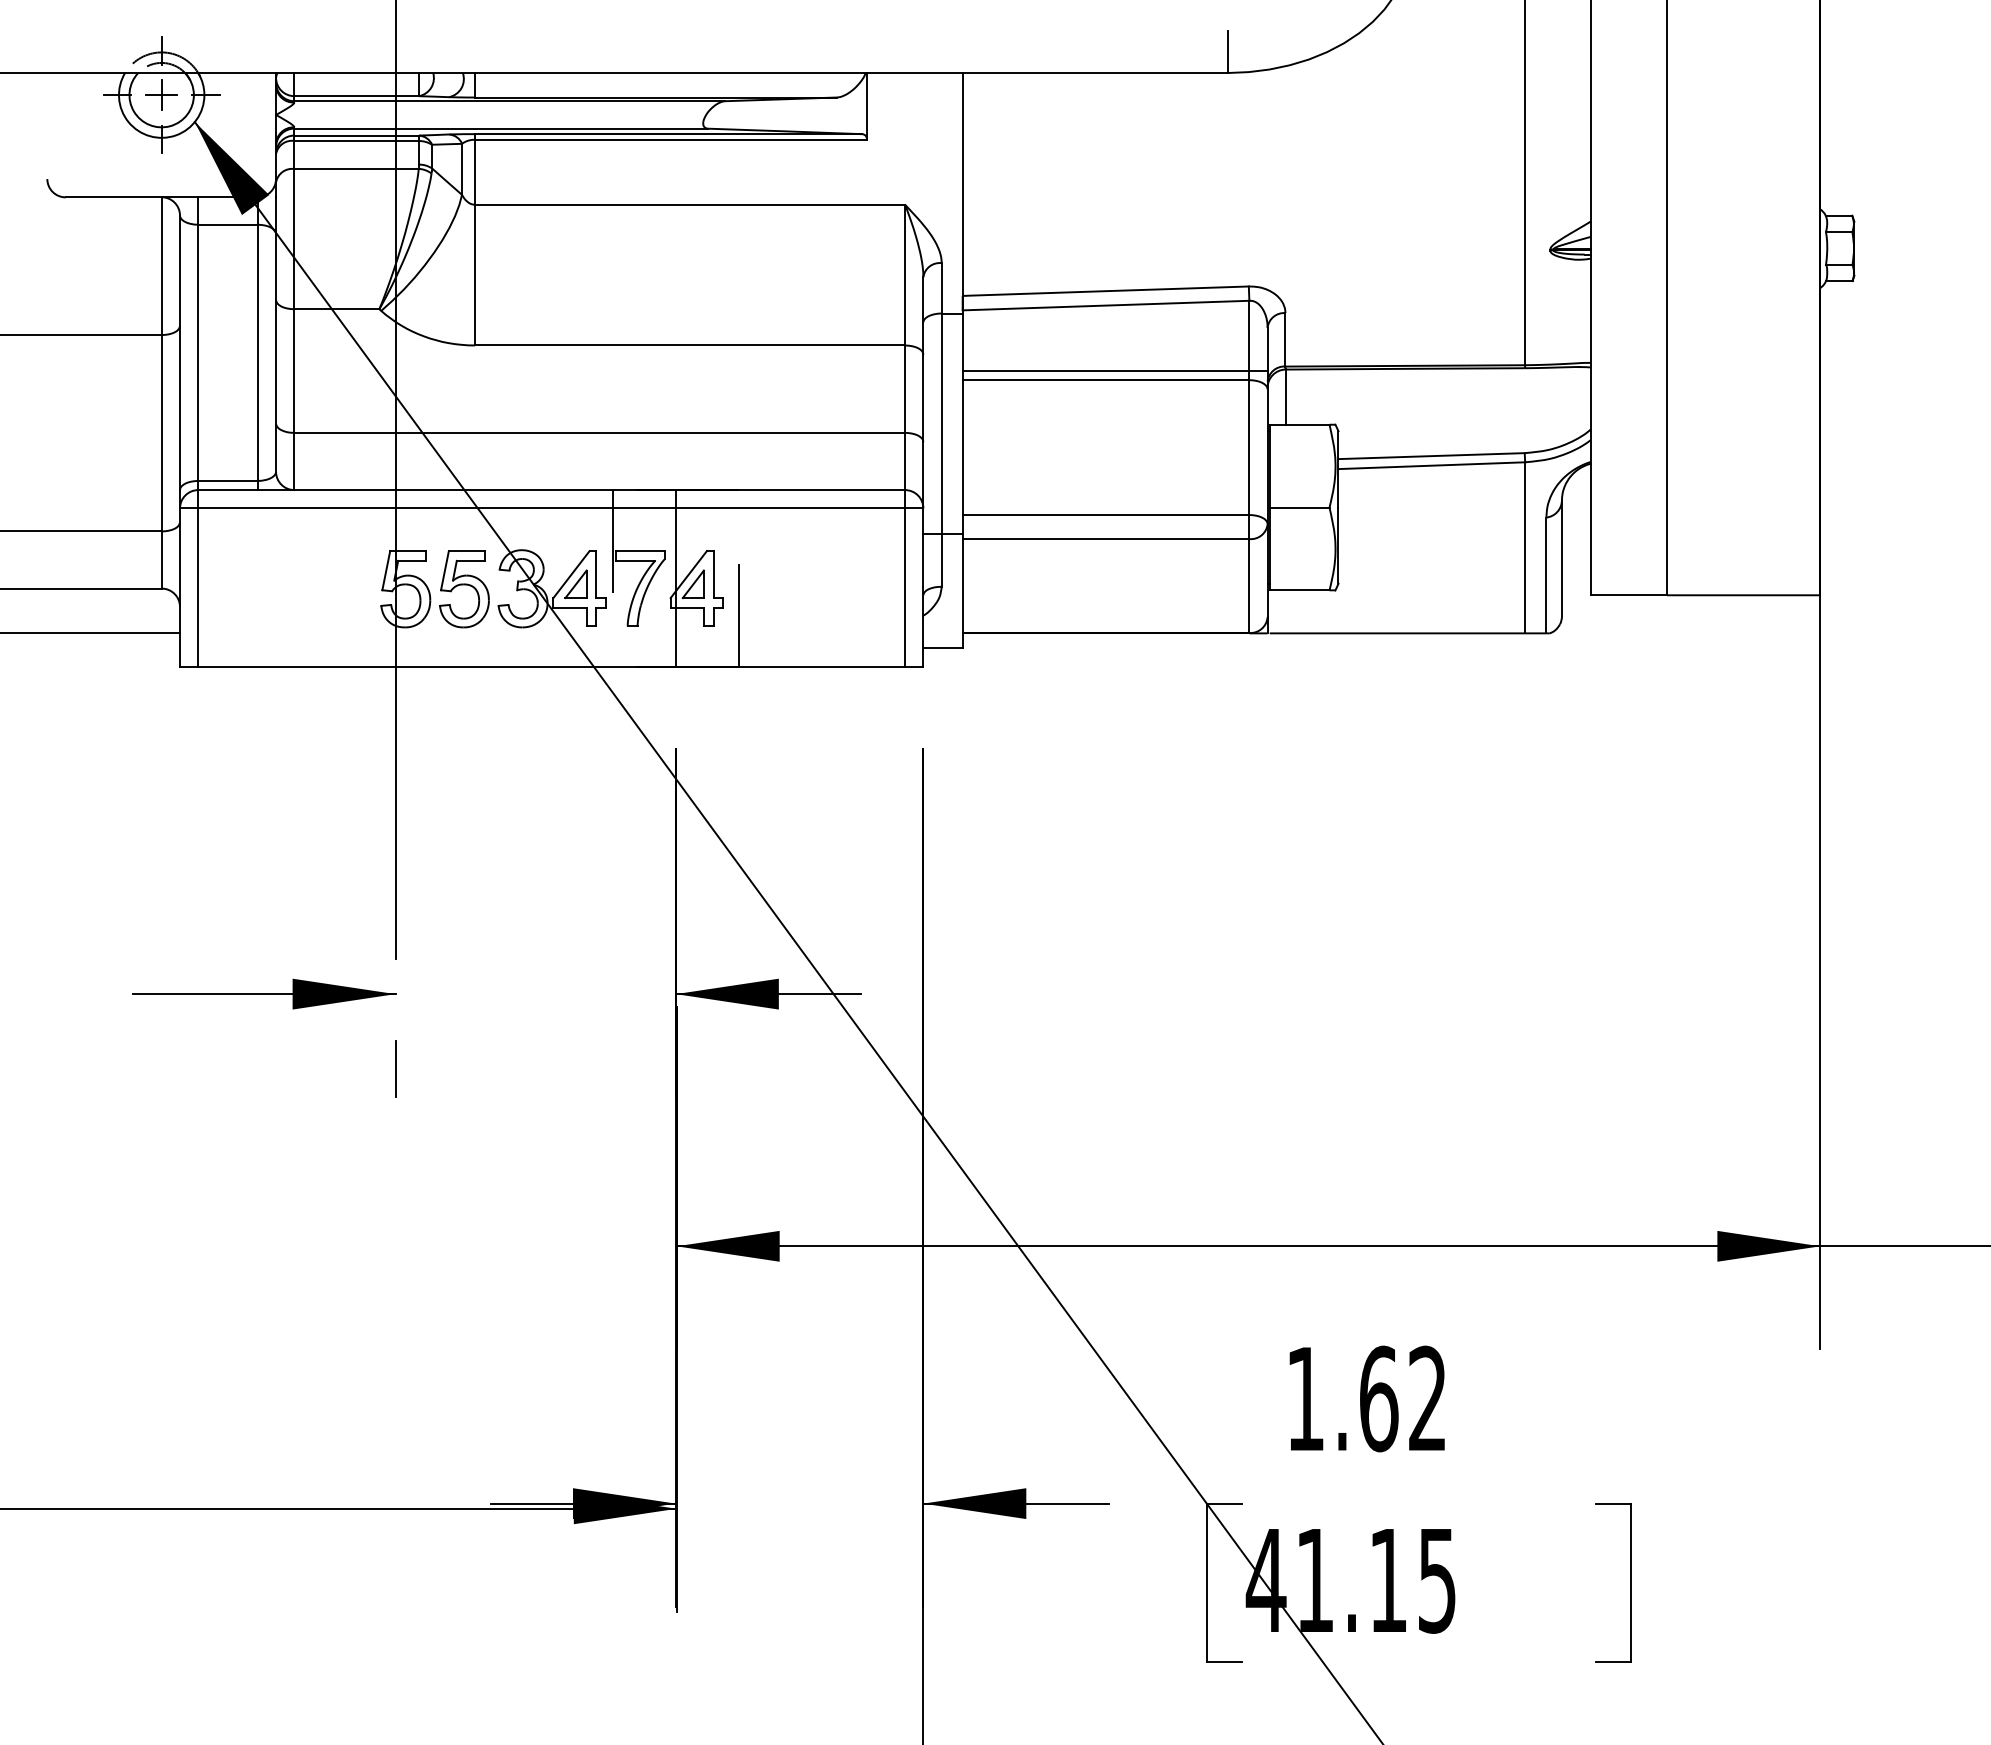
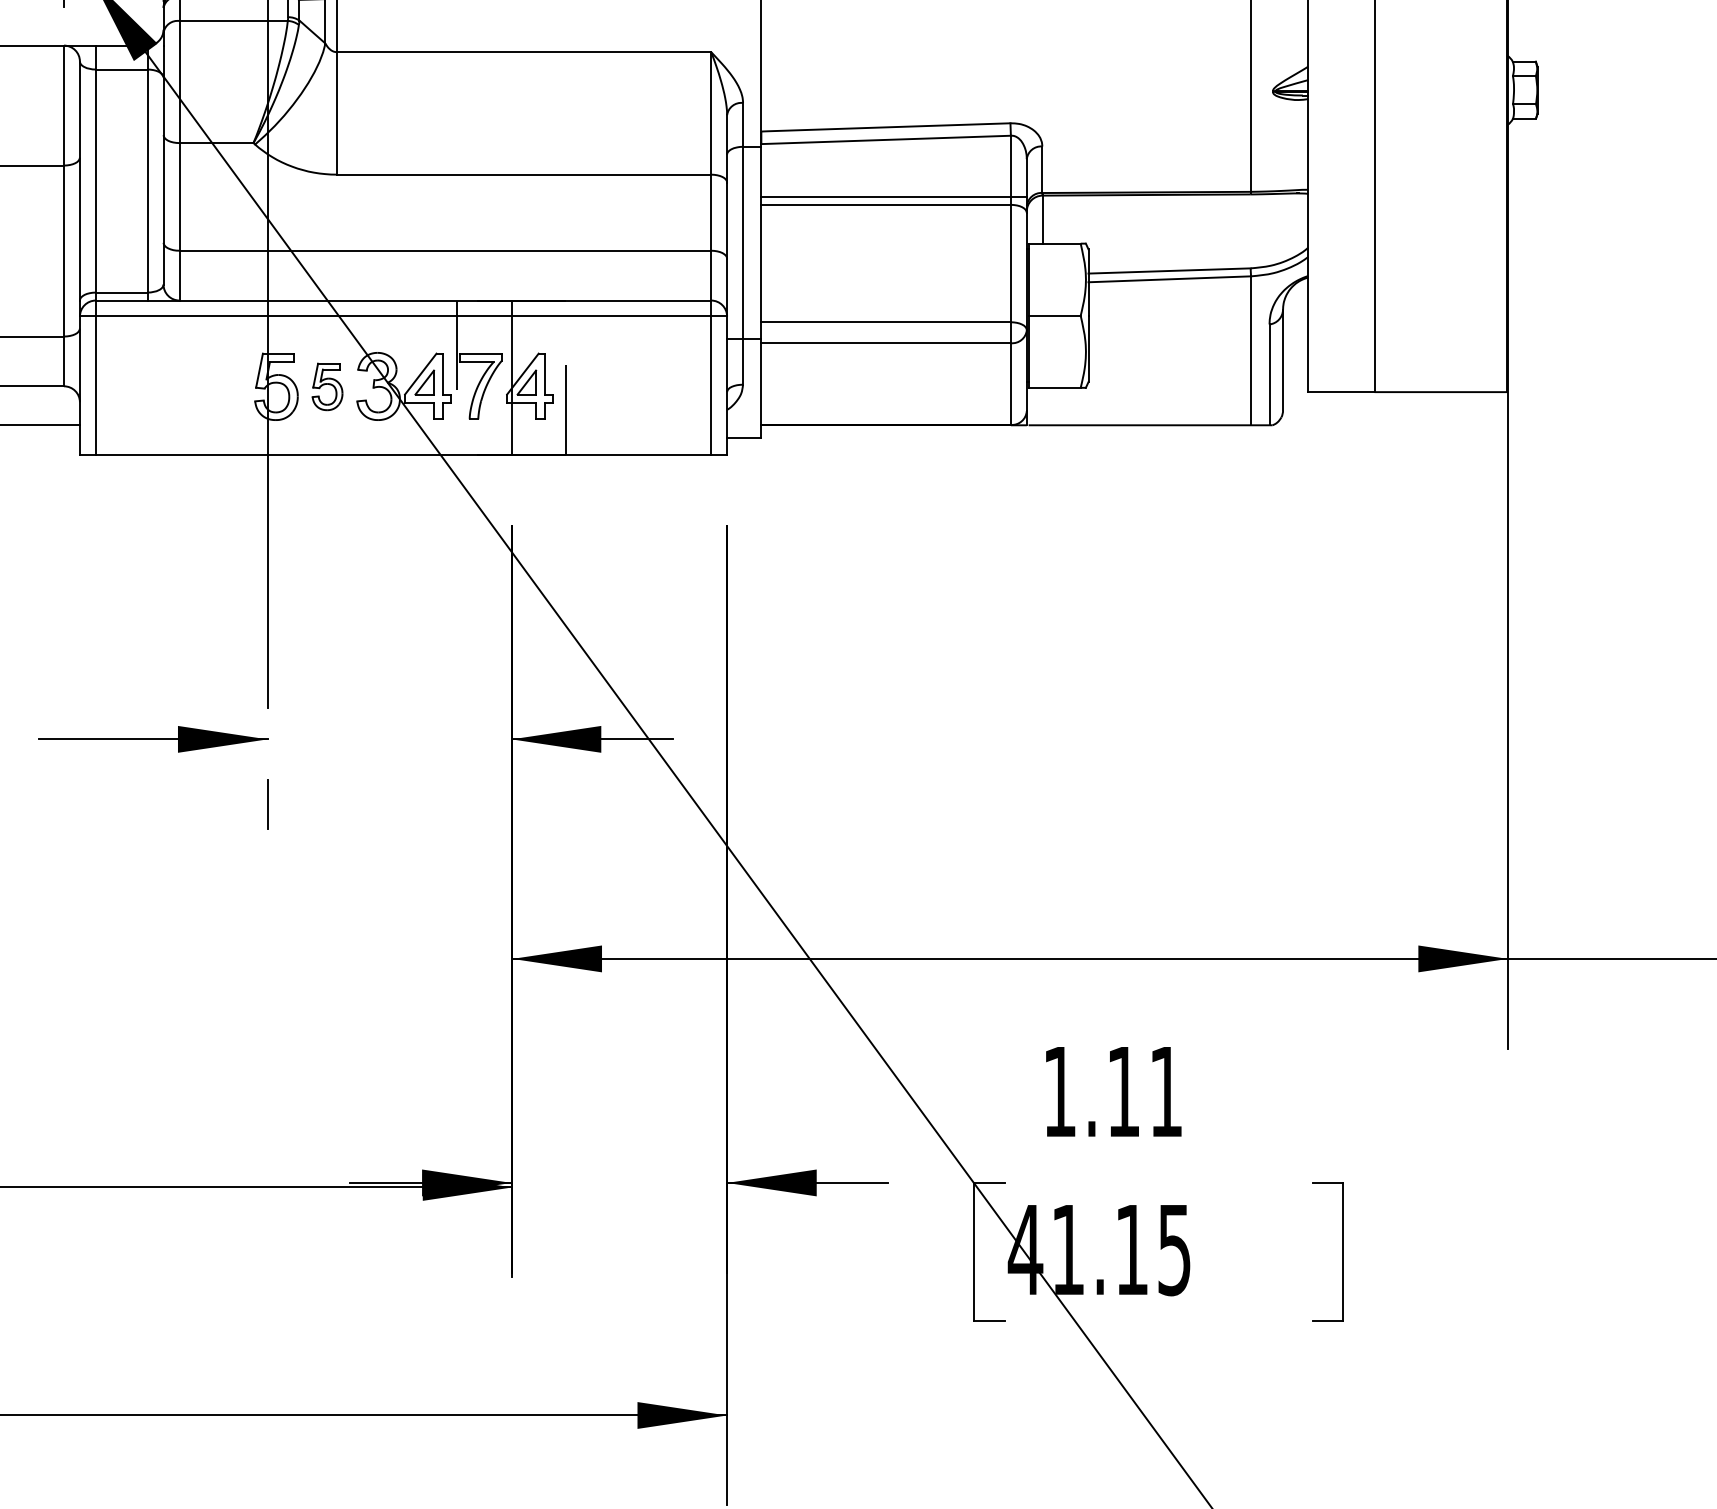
part: (464, 589) -> (327, 387), size x0.7
text: (1402, 1398) -> (1144, 1091), 1.62 -> 1.11

